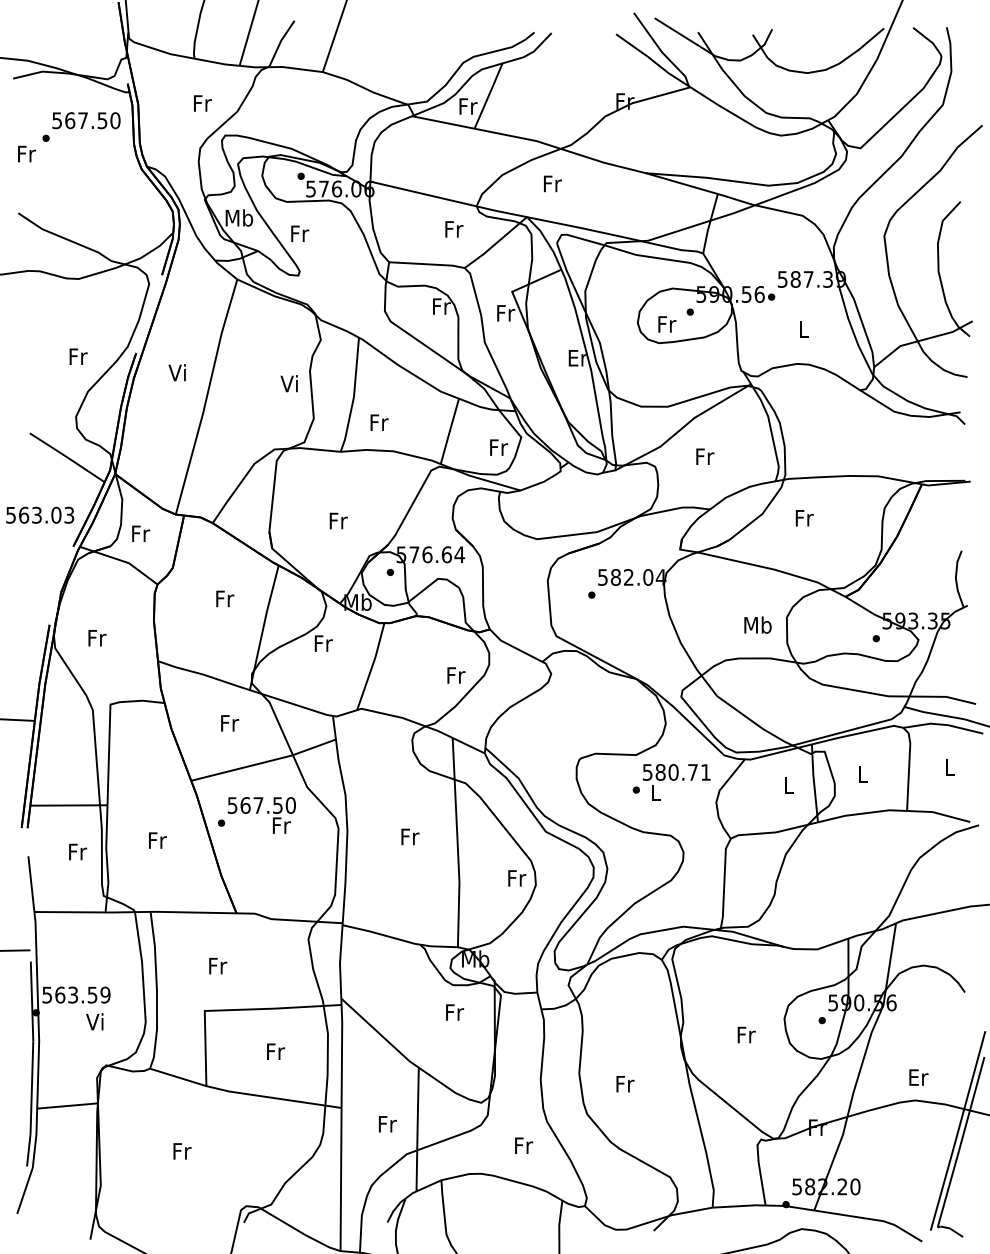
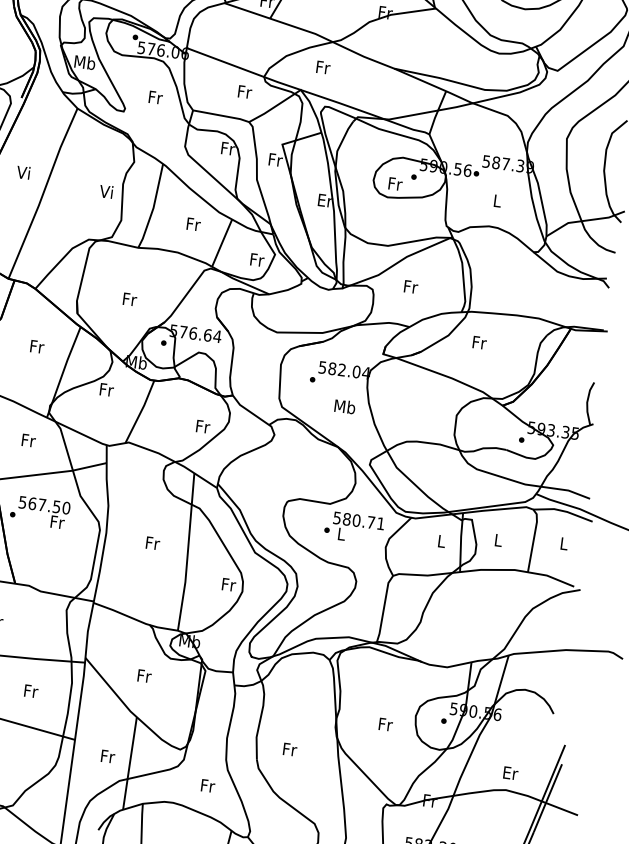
text: (300, 233) -> (156, 97), moved
text: (379, 422) -> (193, 224), moved
text: (757, 624) -> (344, 406), moved
text: (455, 1012) -> (145, 676), moved

